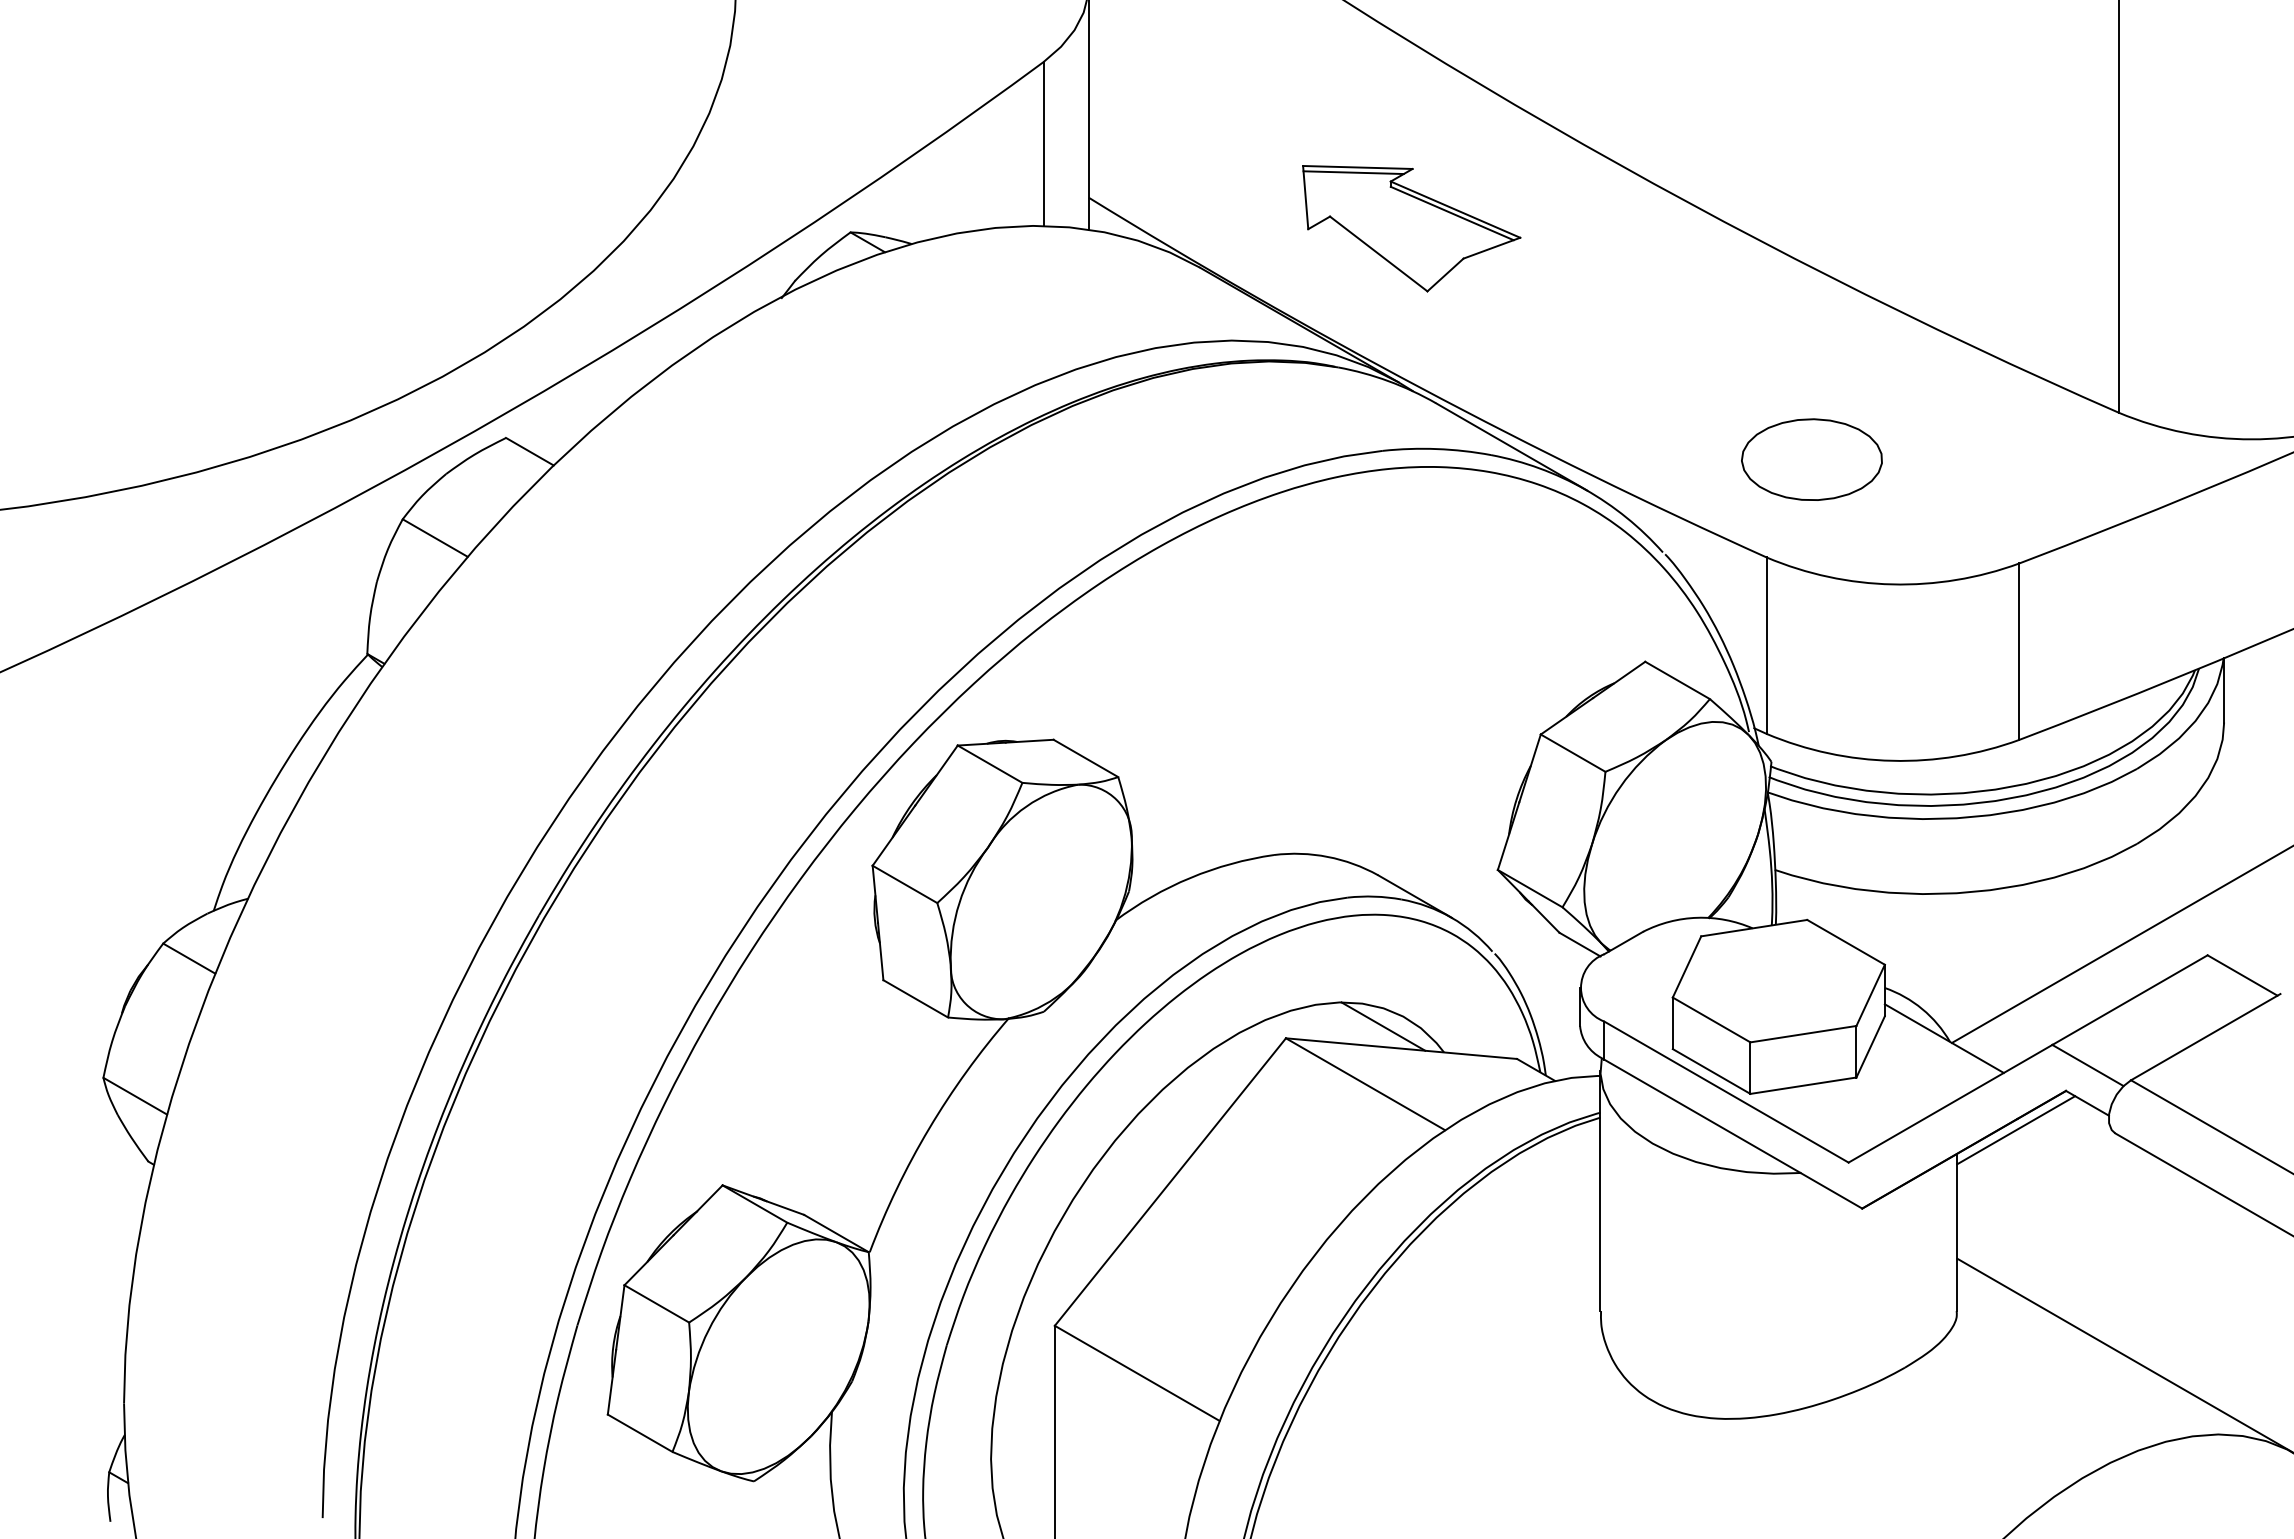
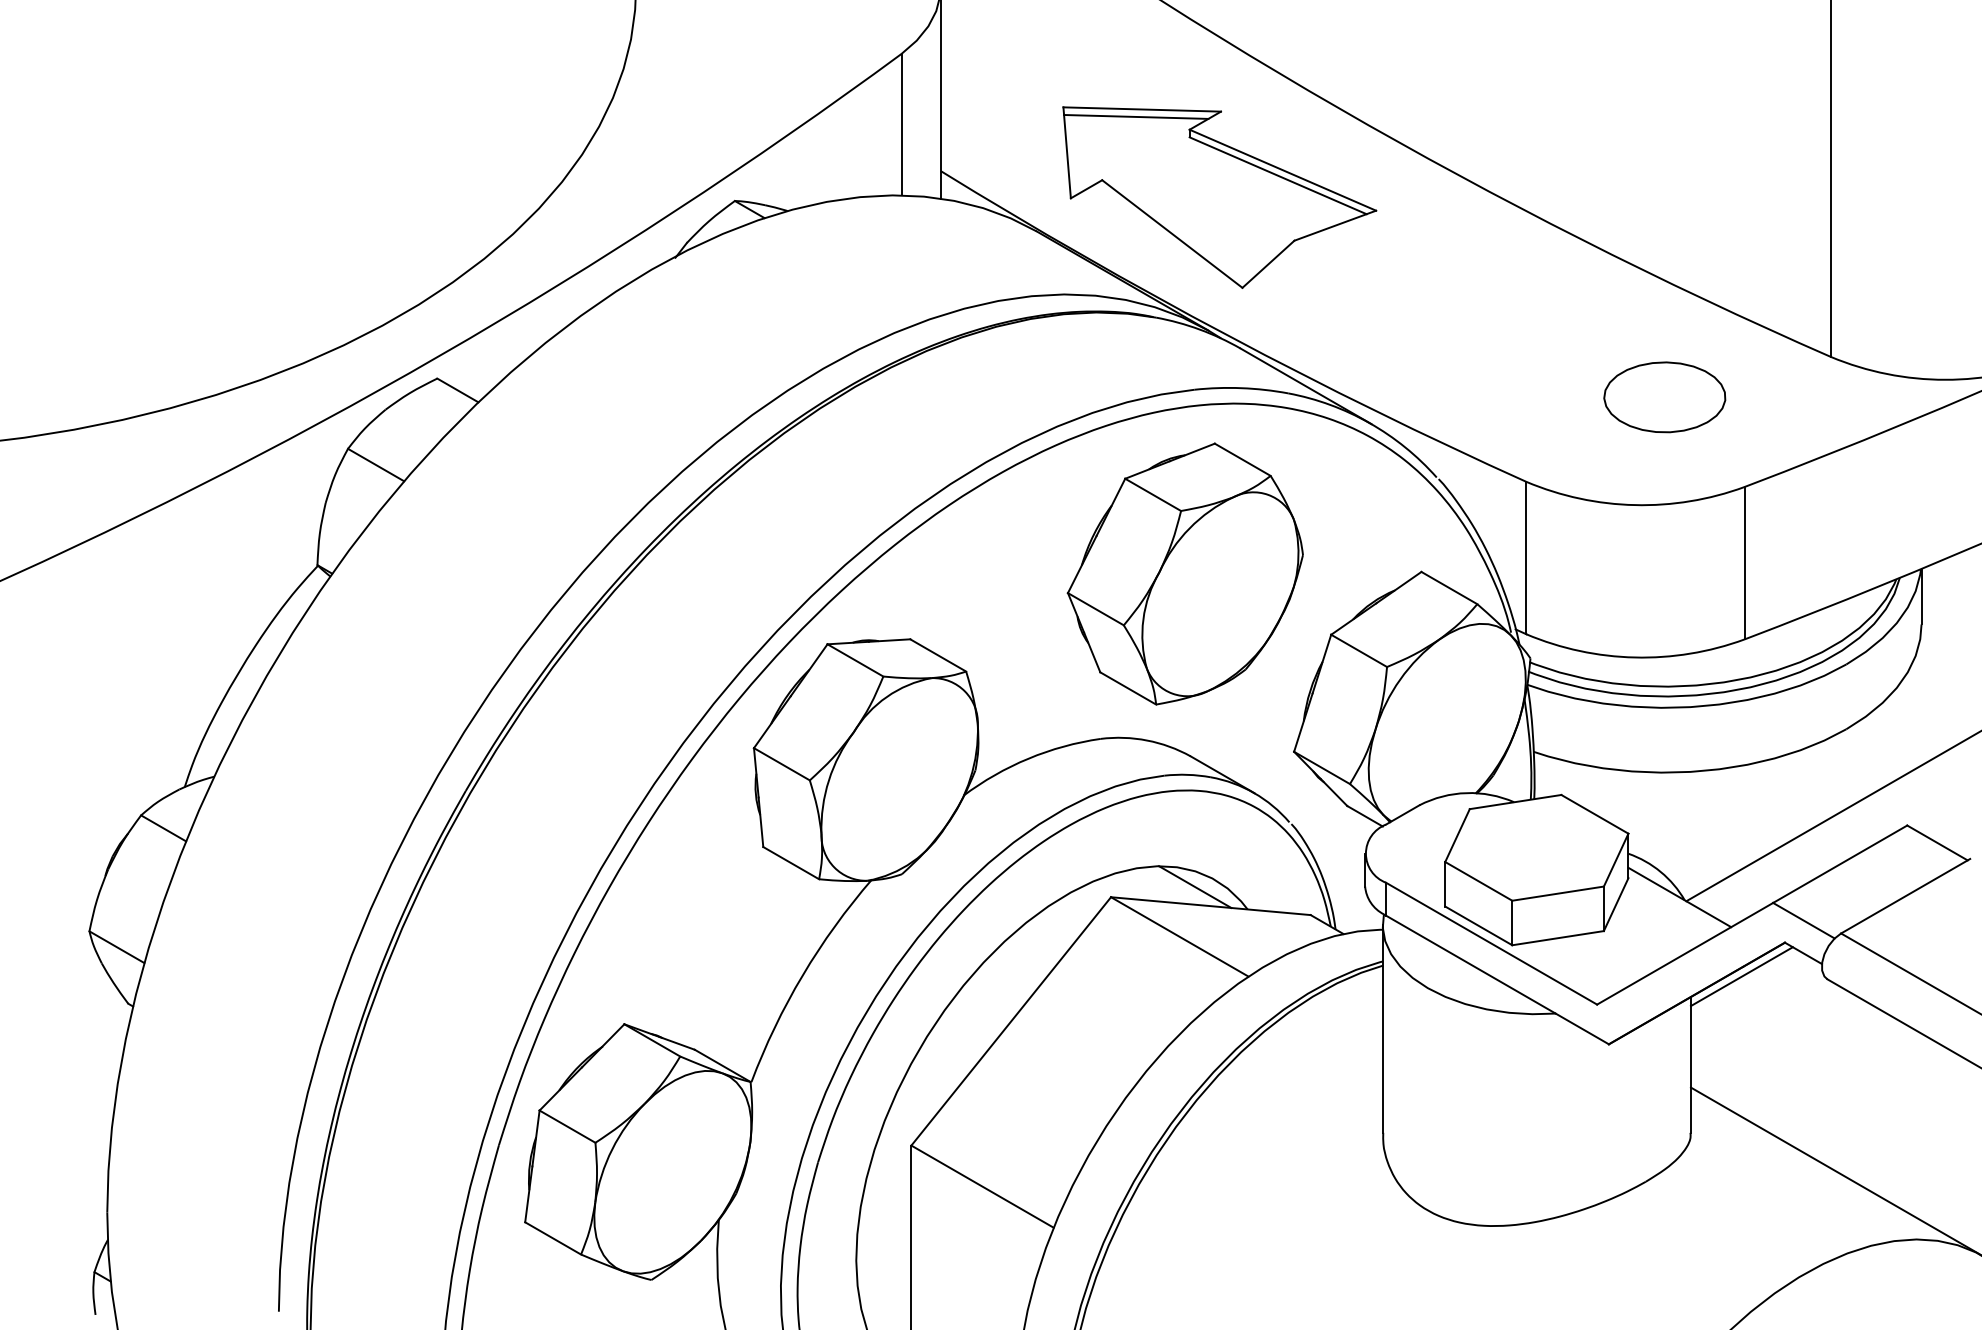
part: (1411, 228) -> (1219, 197), size x1.67
part: (1811, 459) -> (1664, 397), moved
part: (1371, 664) -> (1184, 574), added

